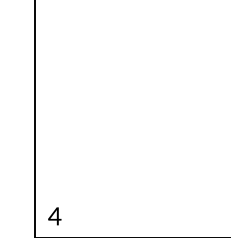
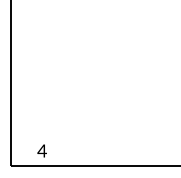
text: (53, 215) -> (41, 150), moved

